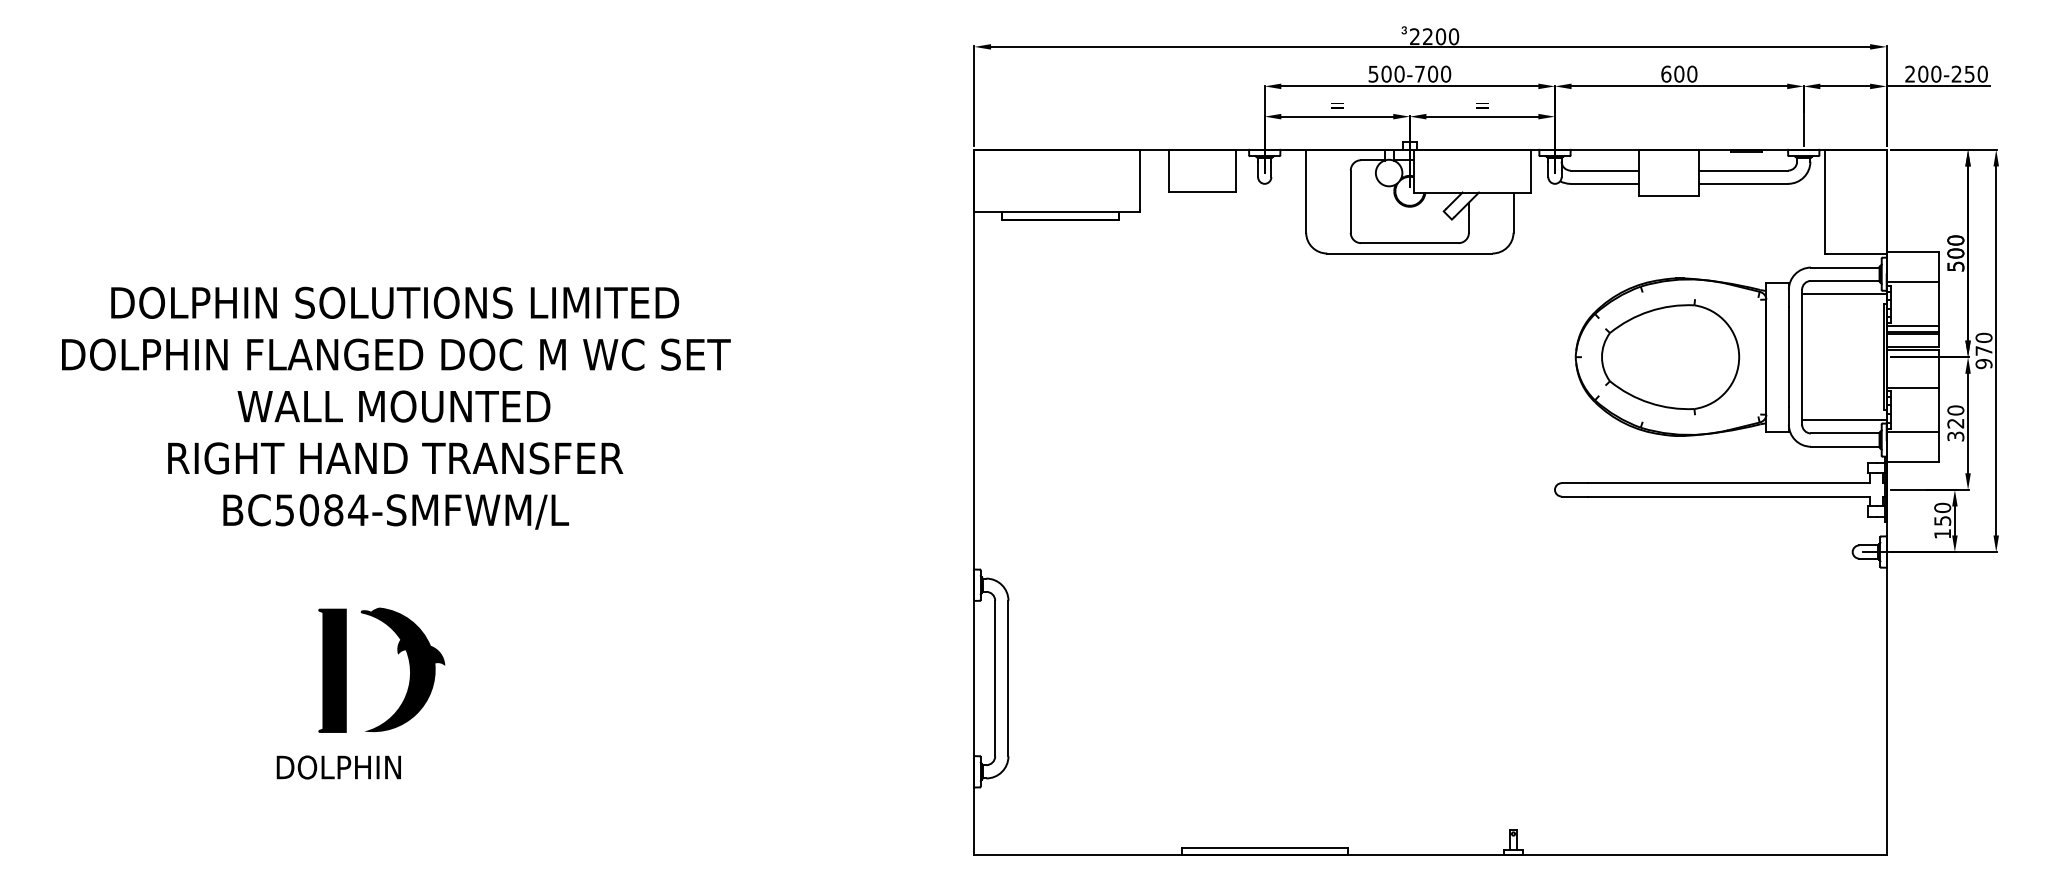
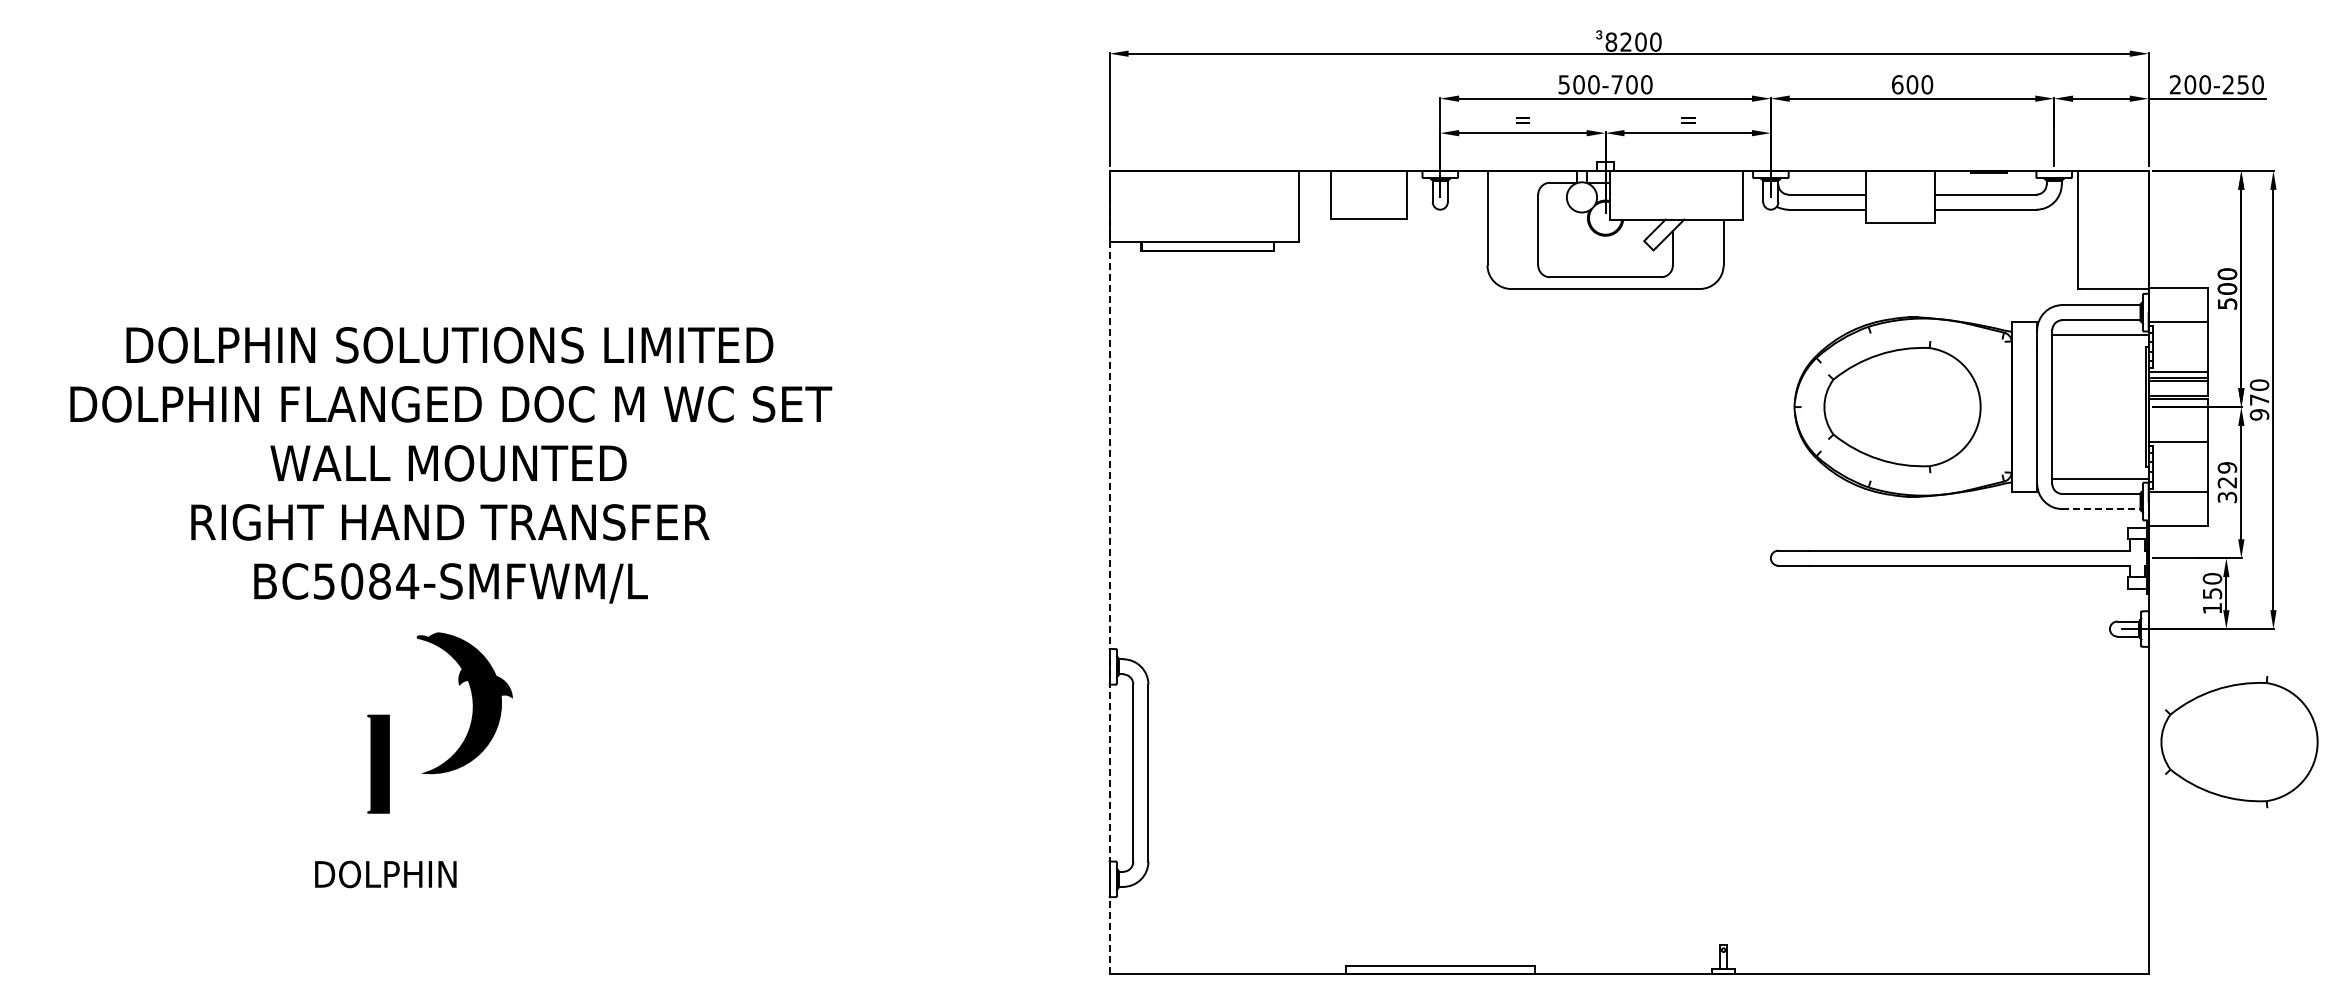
text: (1415, 36) -> (1611, 41), 2200 -> 8200
text: (1955, 410) -> (2227, 467), 320 -> 329
line: (1845, 447) -> (2101, 509), solid -> dashed
line: (974, 501) -> (1109, 571), solid -> dashed
part: (1966, 651) -> (2239, 742), added
part: (332, 670) -> (378, 763), size x0.7
part: (409, 670) -> (472, 703), moved

